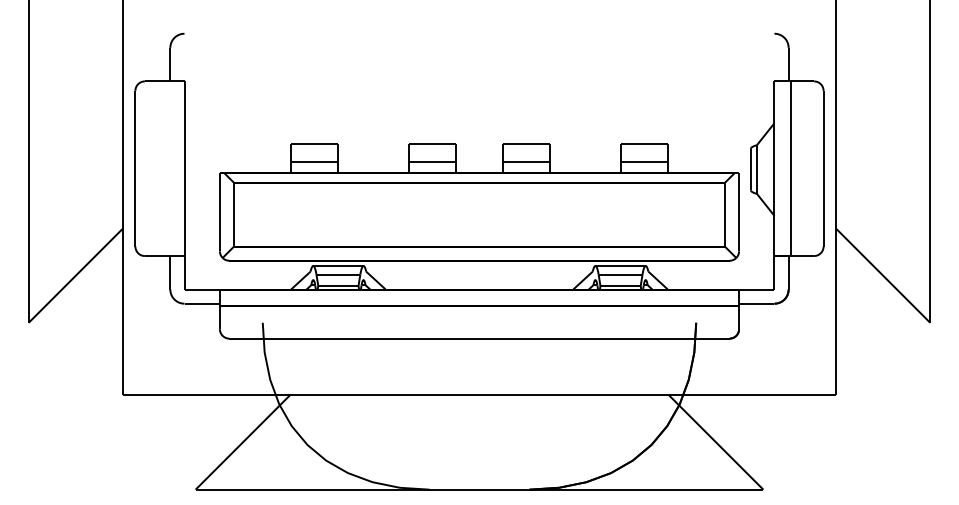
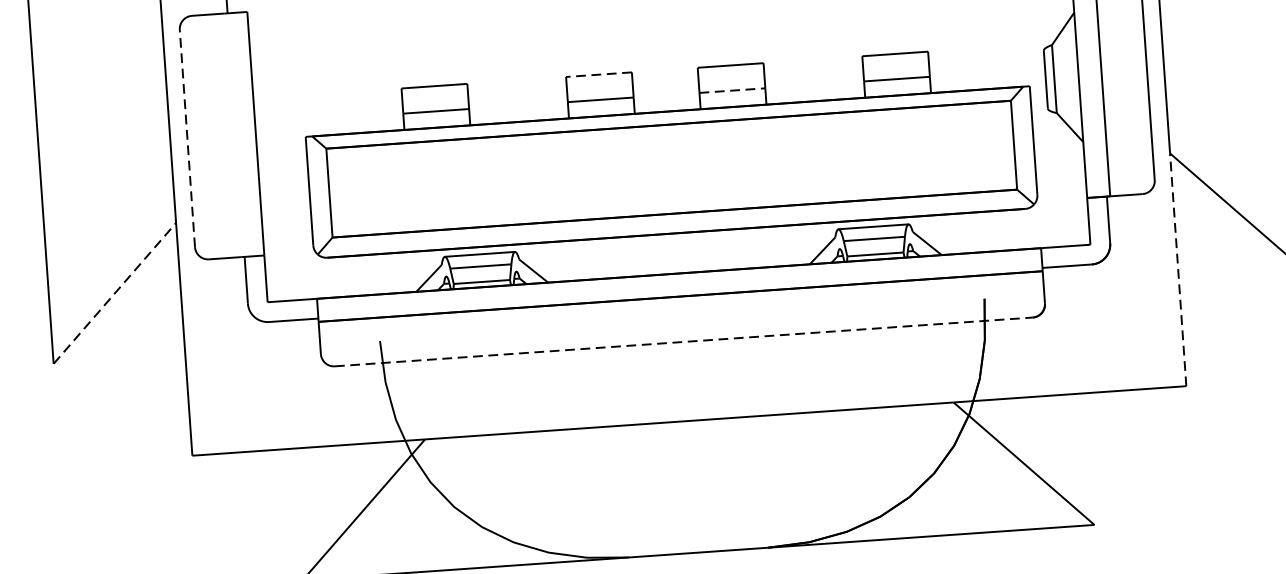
line: (432, 143) -> (599, 74), solid -> dashed
line: (526, 161) -> (732, 90), solid -> dashed
line: (135, 168) -> (187, 138), solid -> dashed
line: (75, 275) -> (114, 293), solid -> dashed
line: (835, 311) -> (1177, 269), solid -> dashed
line: (479, 338) -> (683, 341), solid -> dashed

